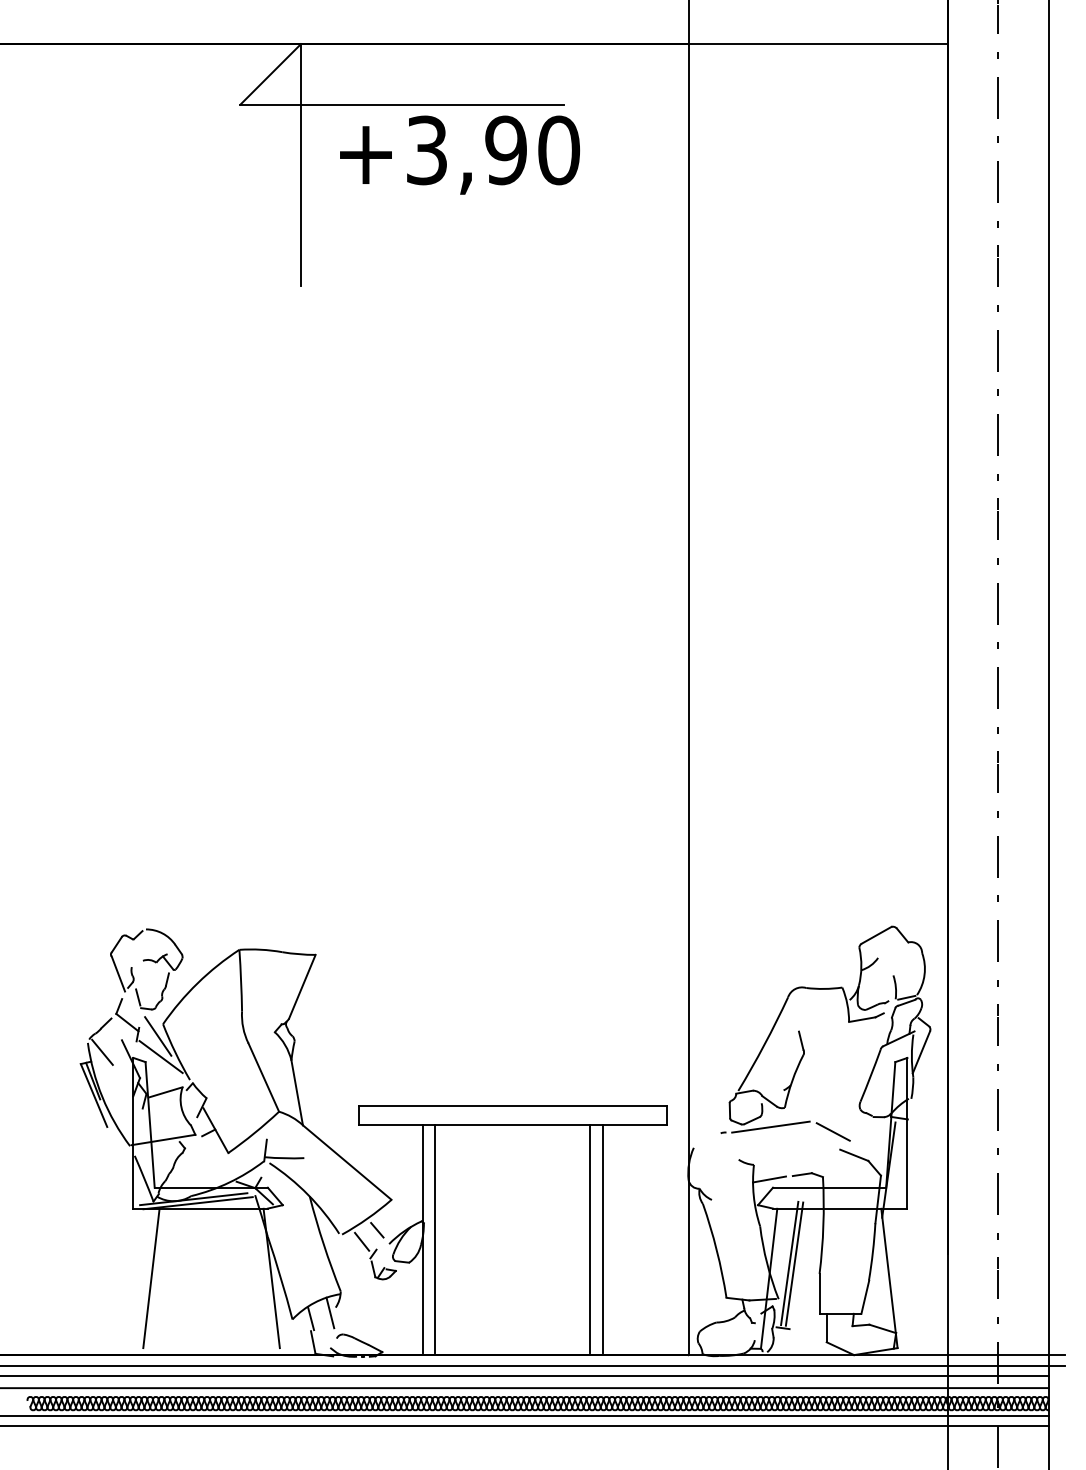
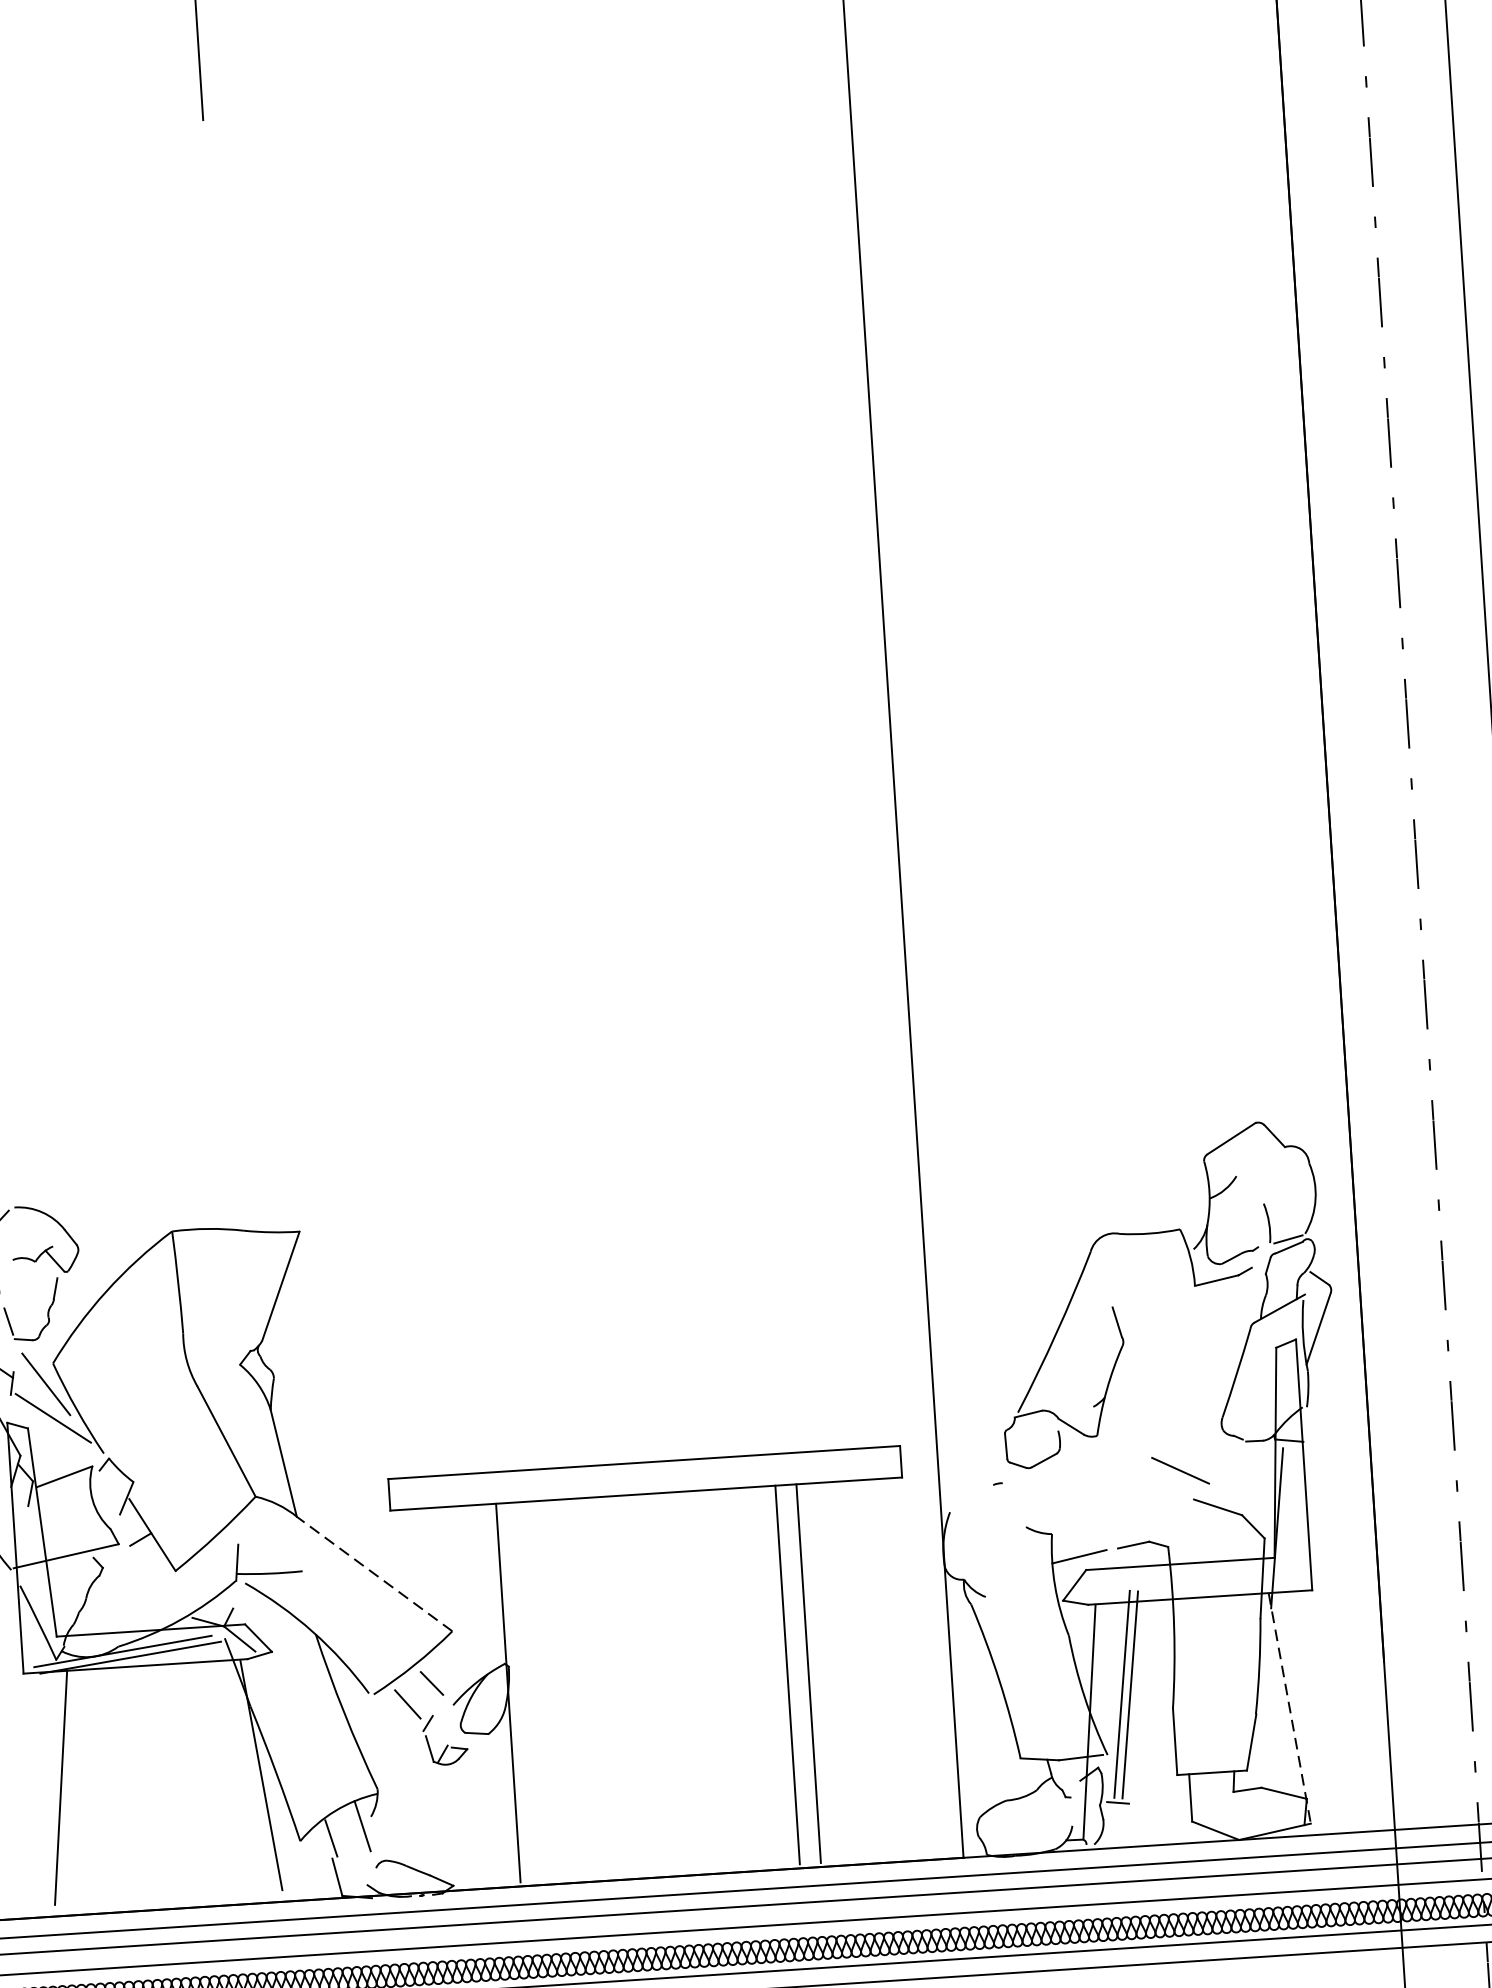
line: (770, 1126) -> (1075, 1468), removed
line: (347, 1162) -> (375, 1573), solid -> dashed
line: (435, 1238) -> (529, 1690), removed
line: (889, 1278) -> (1289, 1708), solid -> dashed

